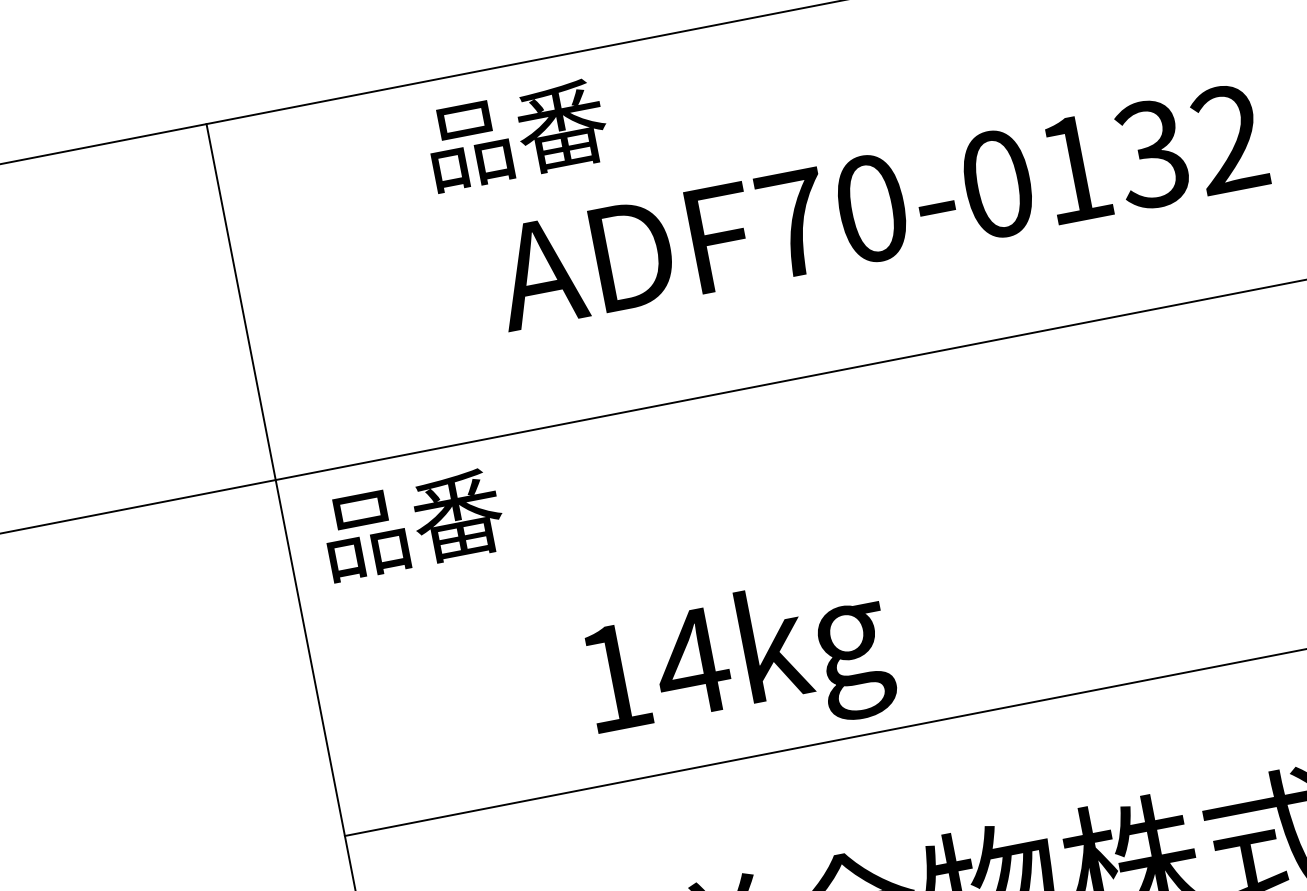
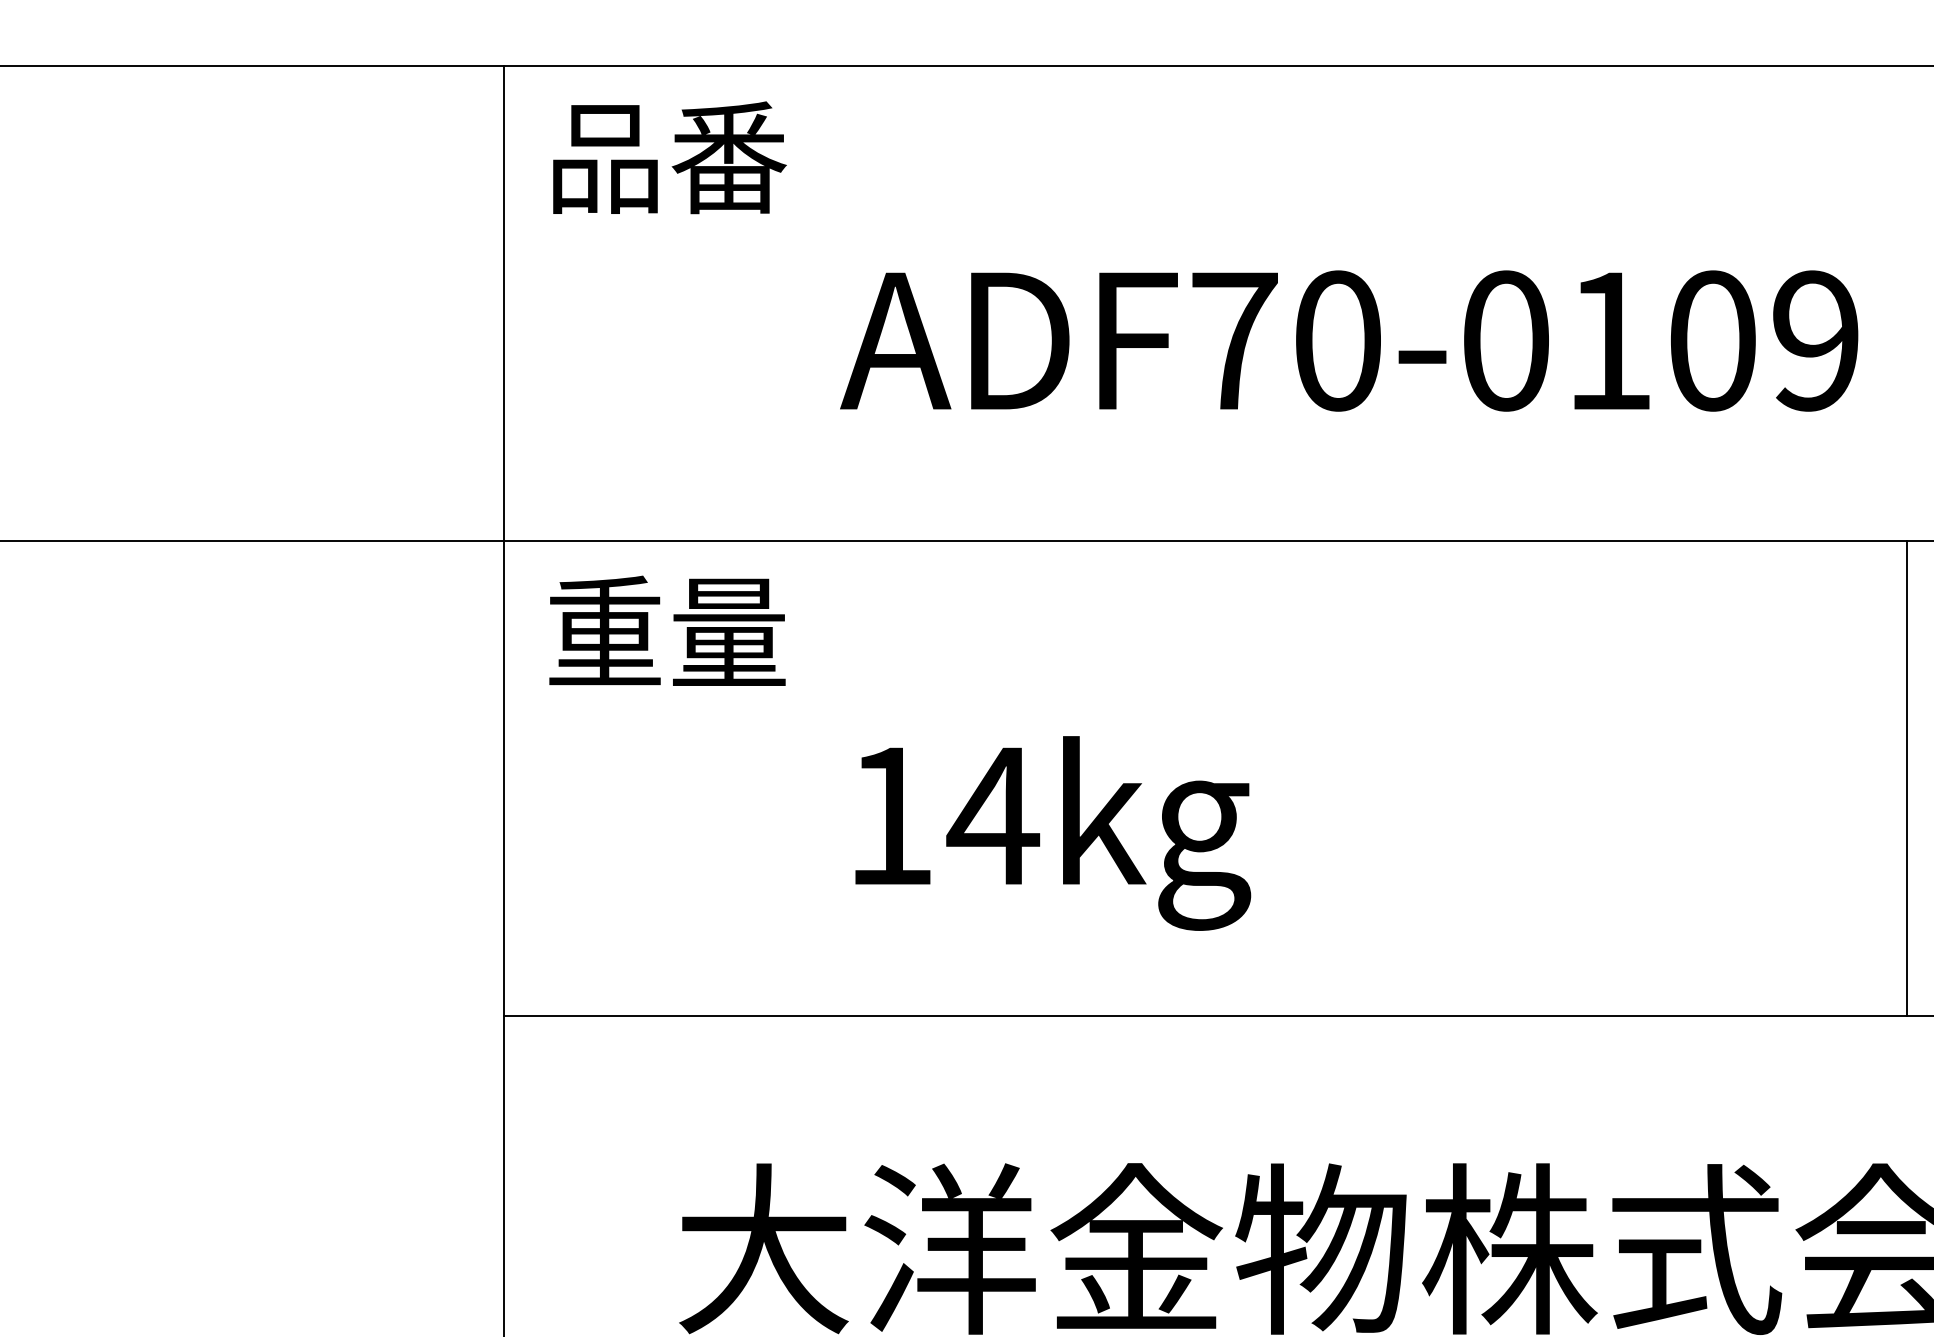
text: (517, 134) -> (669, 157), moved
text: (1189, 146) -> (1762, 340), ADF70-0132 -> ADF70-0109
text: (411, 524) -> (667, 632), 品番 -> 重量
text: (739, 667) -> (1053, 833), moved

